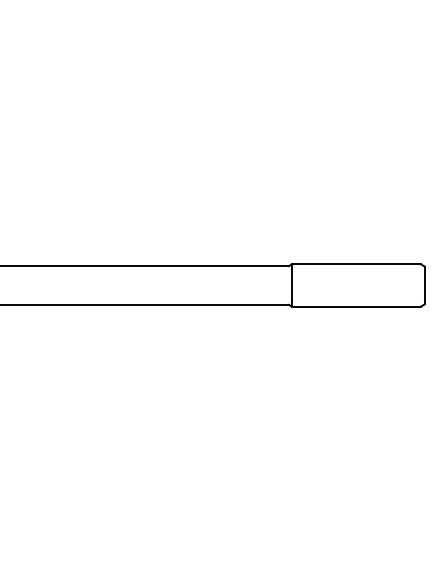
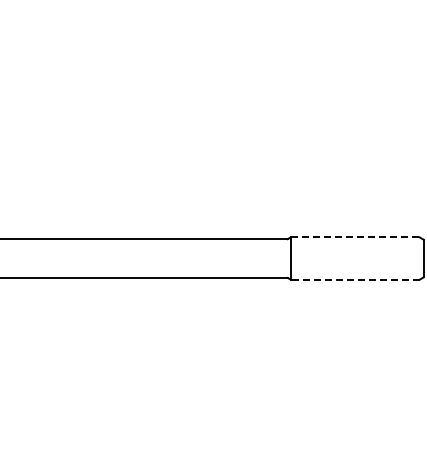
line: (356, 264) -> (355, 237), solid -> dashed
line: (355, 306) -> (354, 279), solid -> dashed

